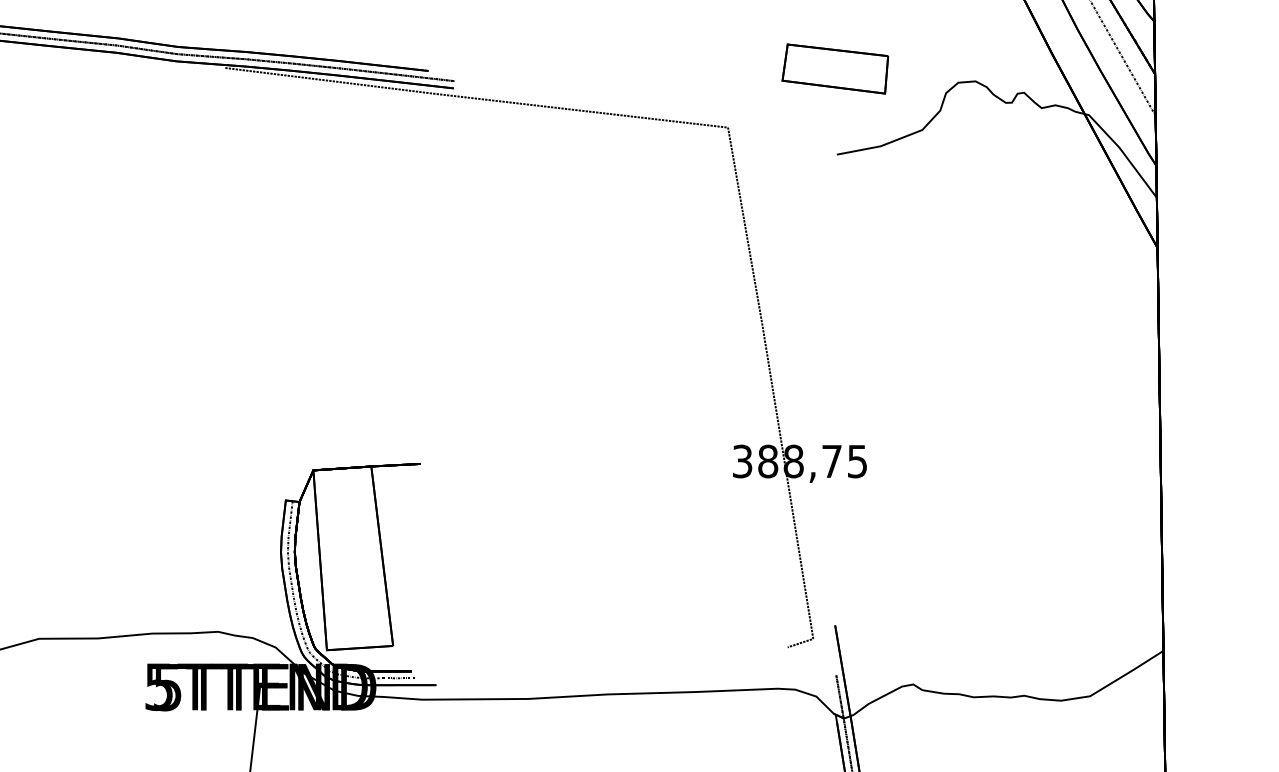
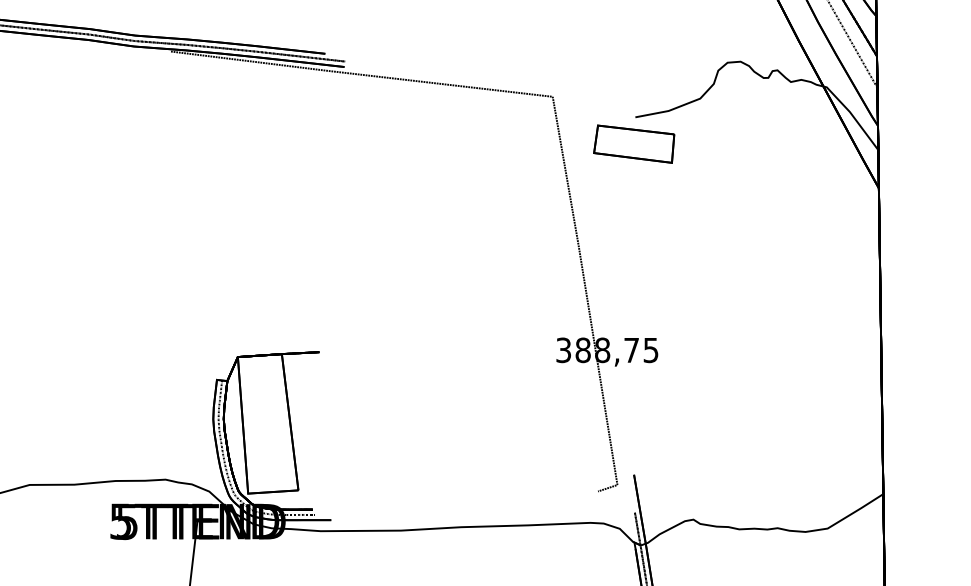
part: (835, 68) -> (634, 143), moved

